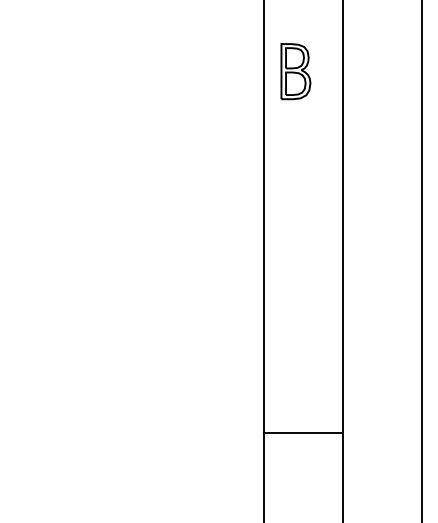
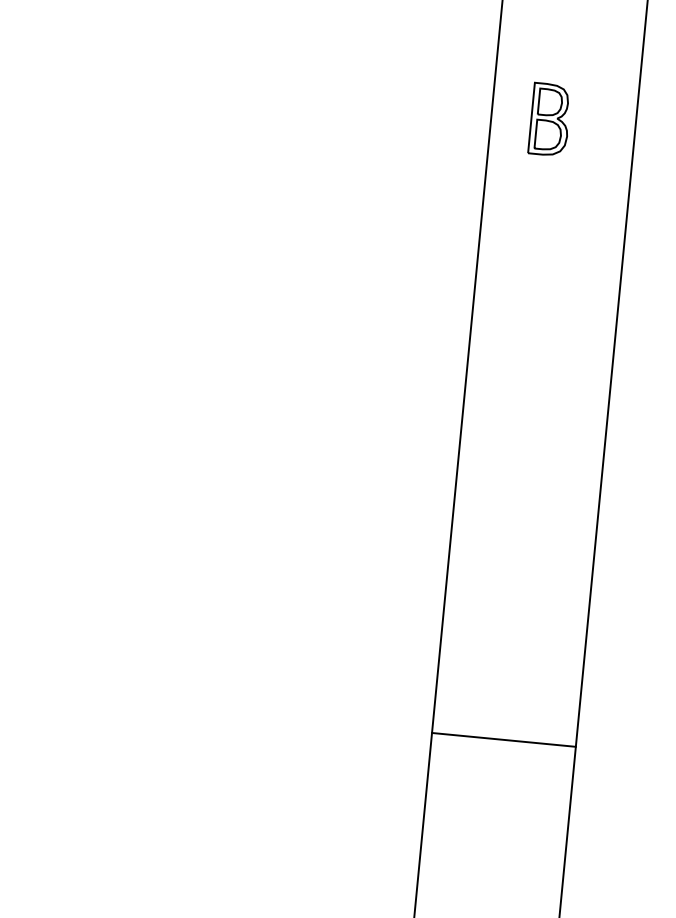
part: (295, 71) -> (549, 119), size x0.7
line: (302, 432) -> (502, 739), moved

